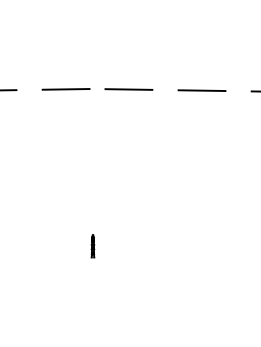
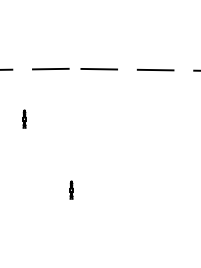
part: (31, 153) -> (24, 118), added

